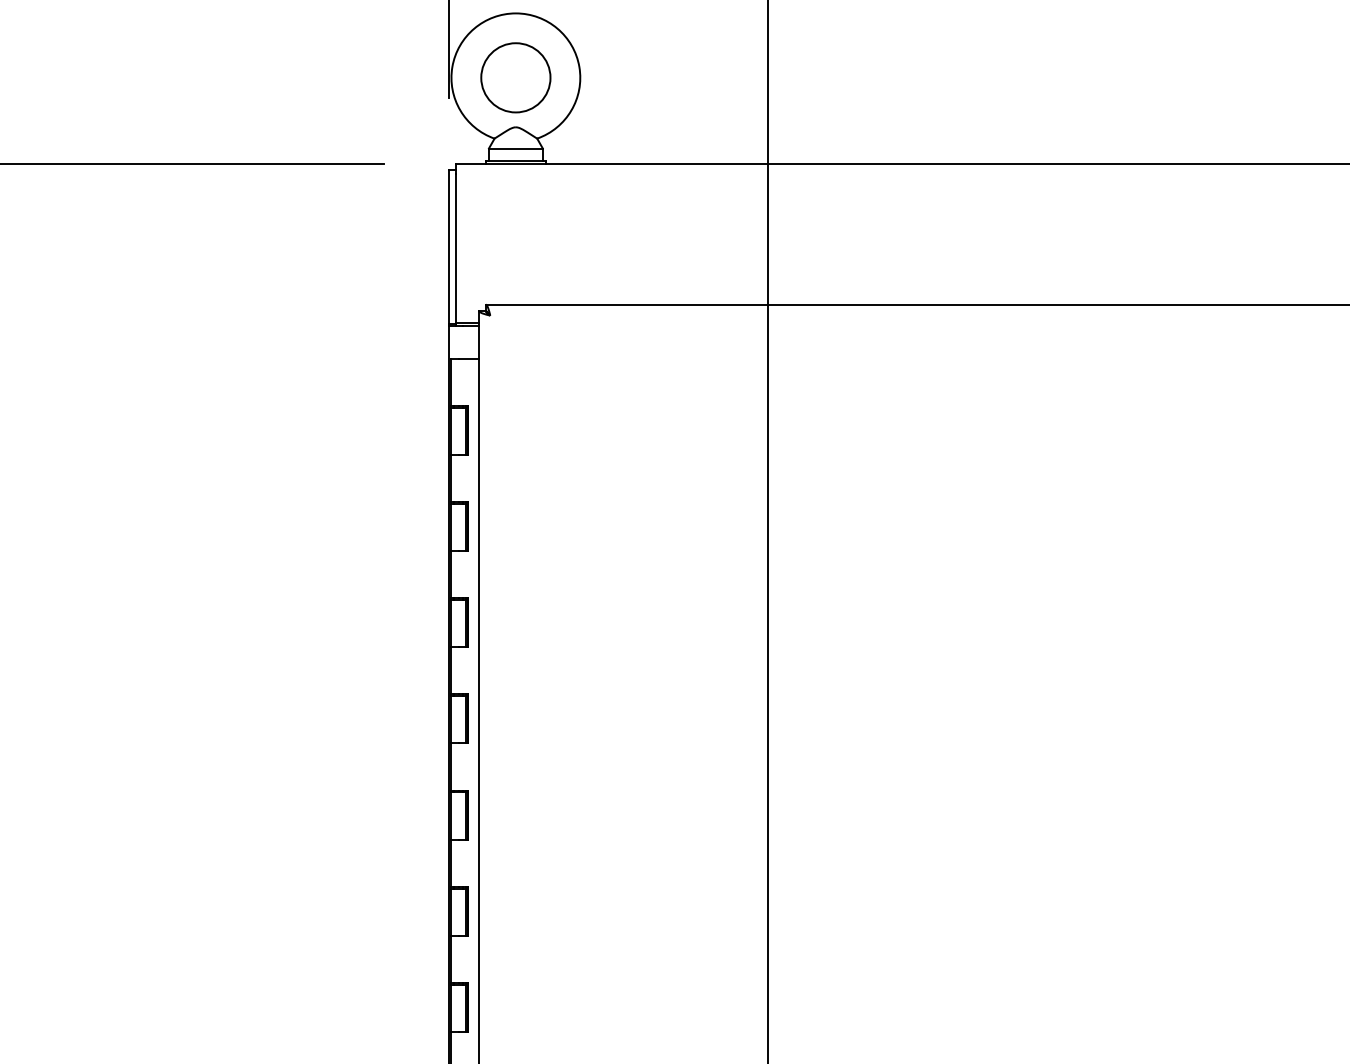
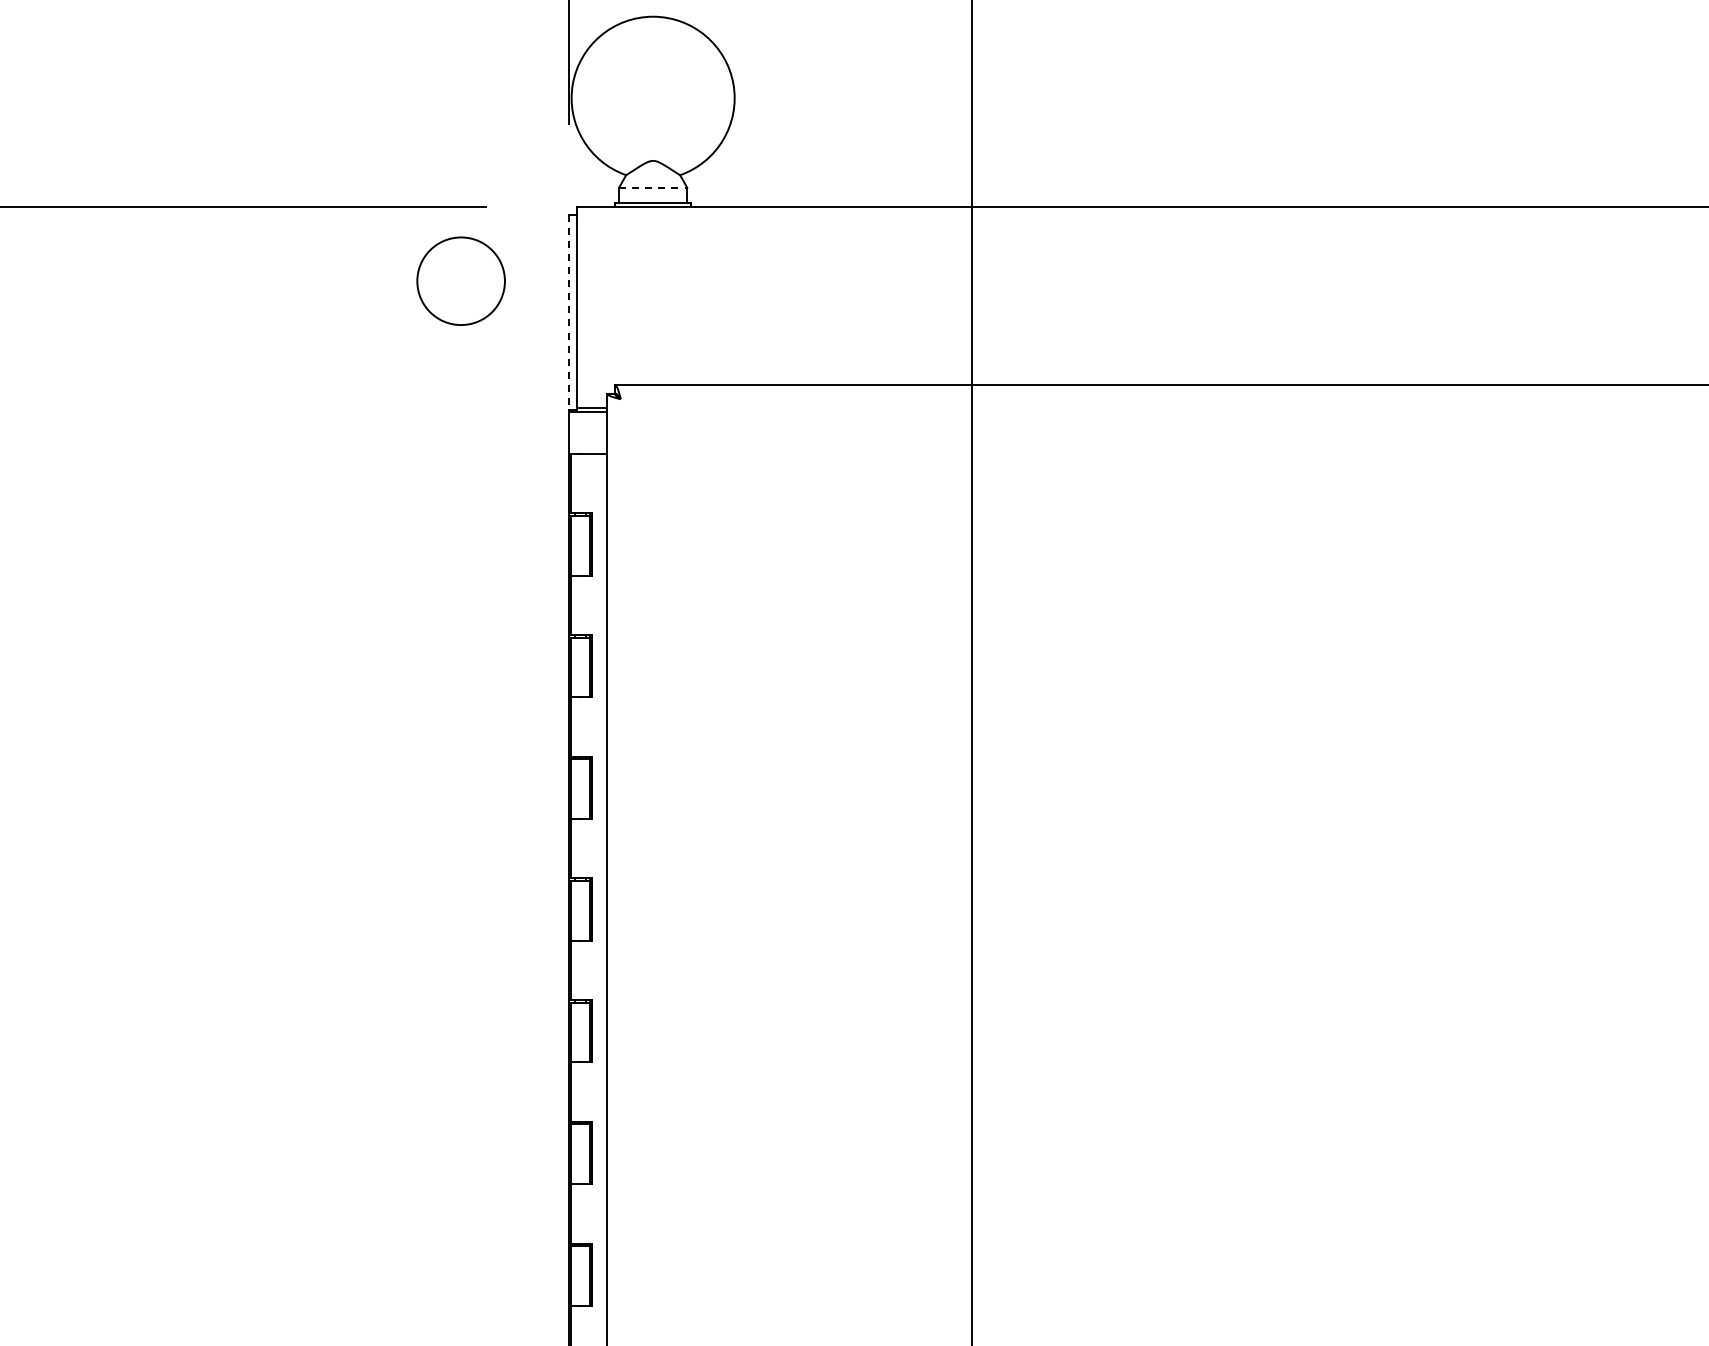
circle: (515, 77) -> (460, 280), moved
line: (516, 148) -> (653, 187), solid -> dashed
line: (449, 247) -> (568, 312), solid -> dashed

